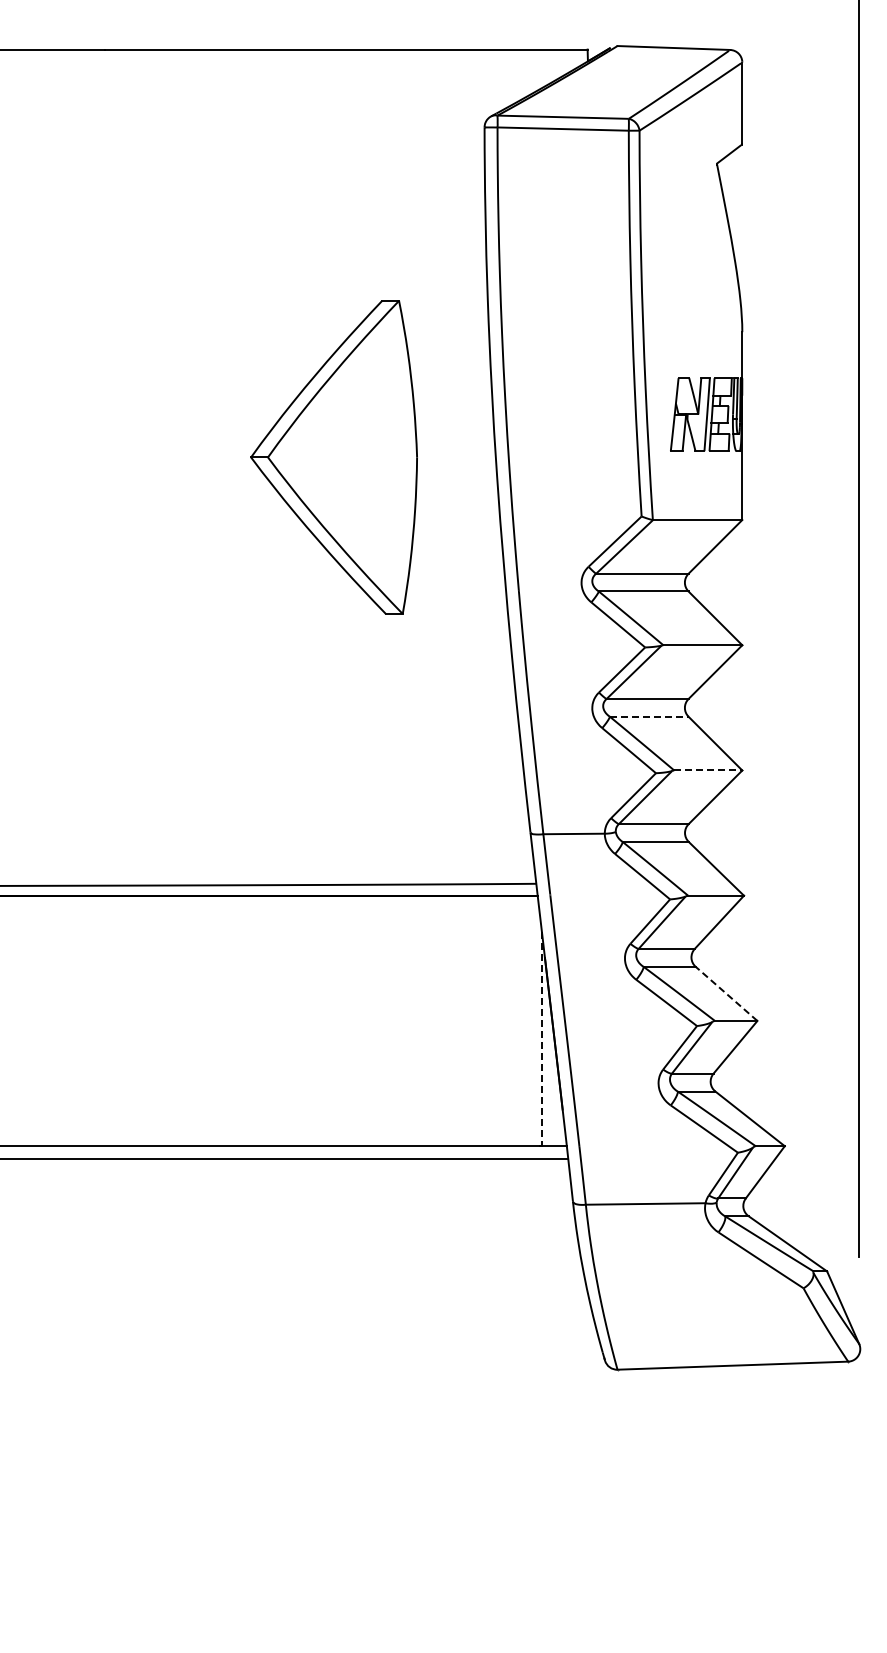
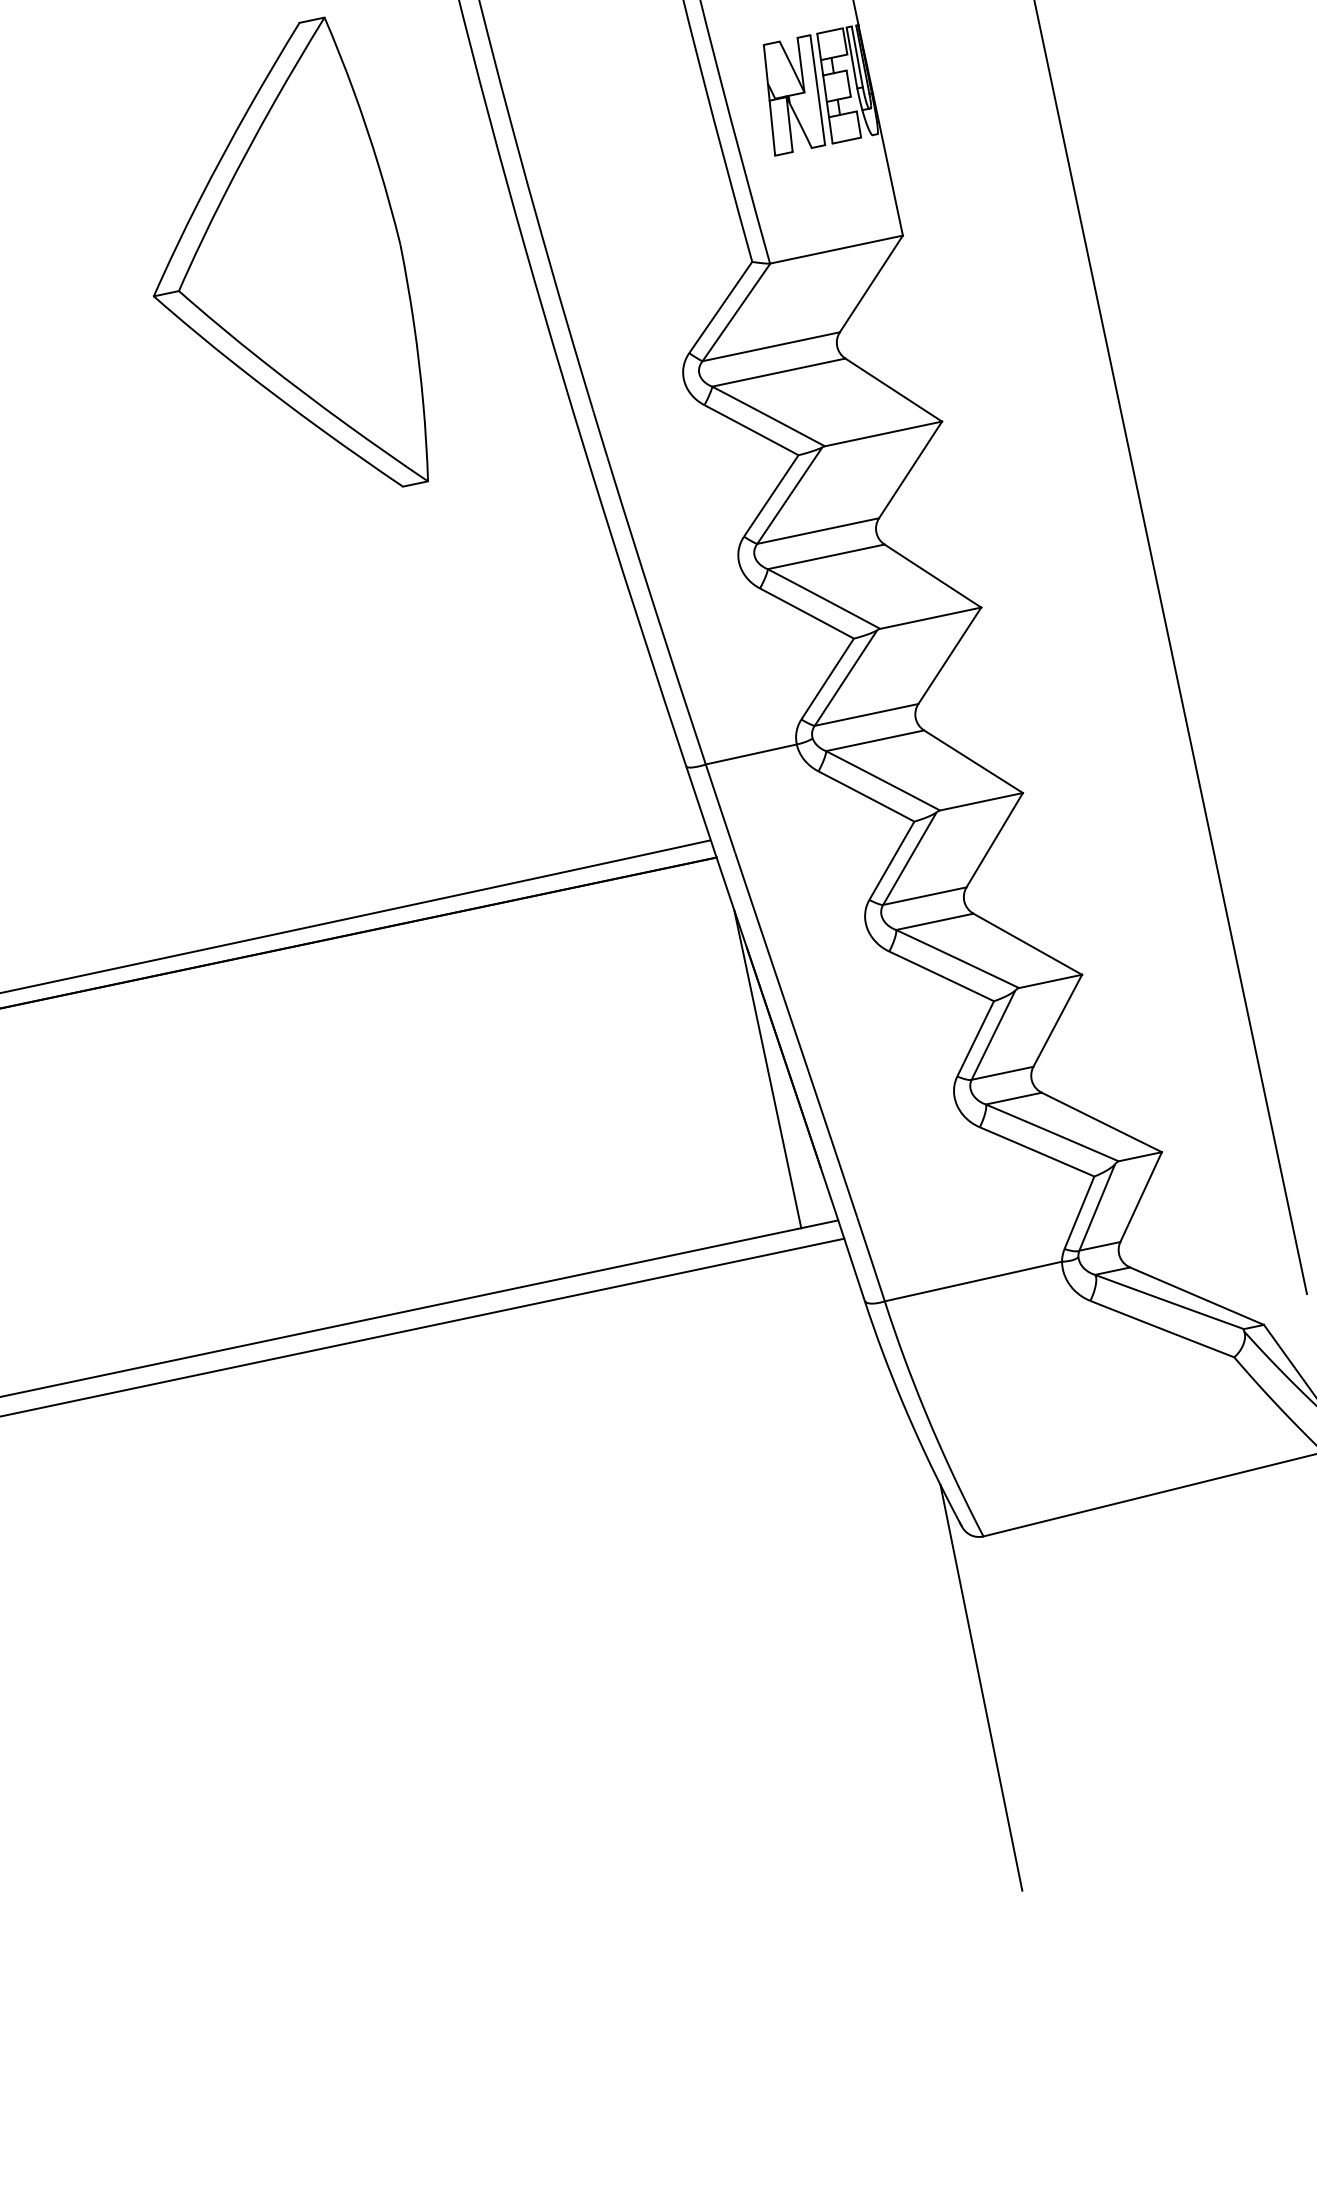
line: (649, 716) -> (826, 556), dashed -> solid
line: (708, 770) -> (931, 618), dashed -> solid
line: (726, 993) -> (1027, 943), dashed -> solid
line: (541, 1039) -> (767, 1069), dashed -> solid
line: (595, 1466) -> (981, 1687), added

